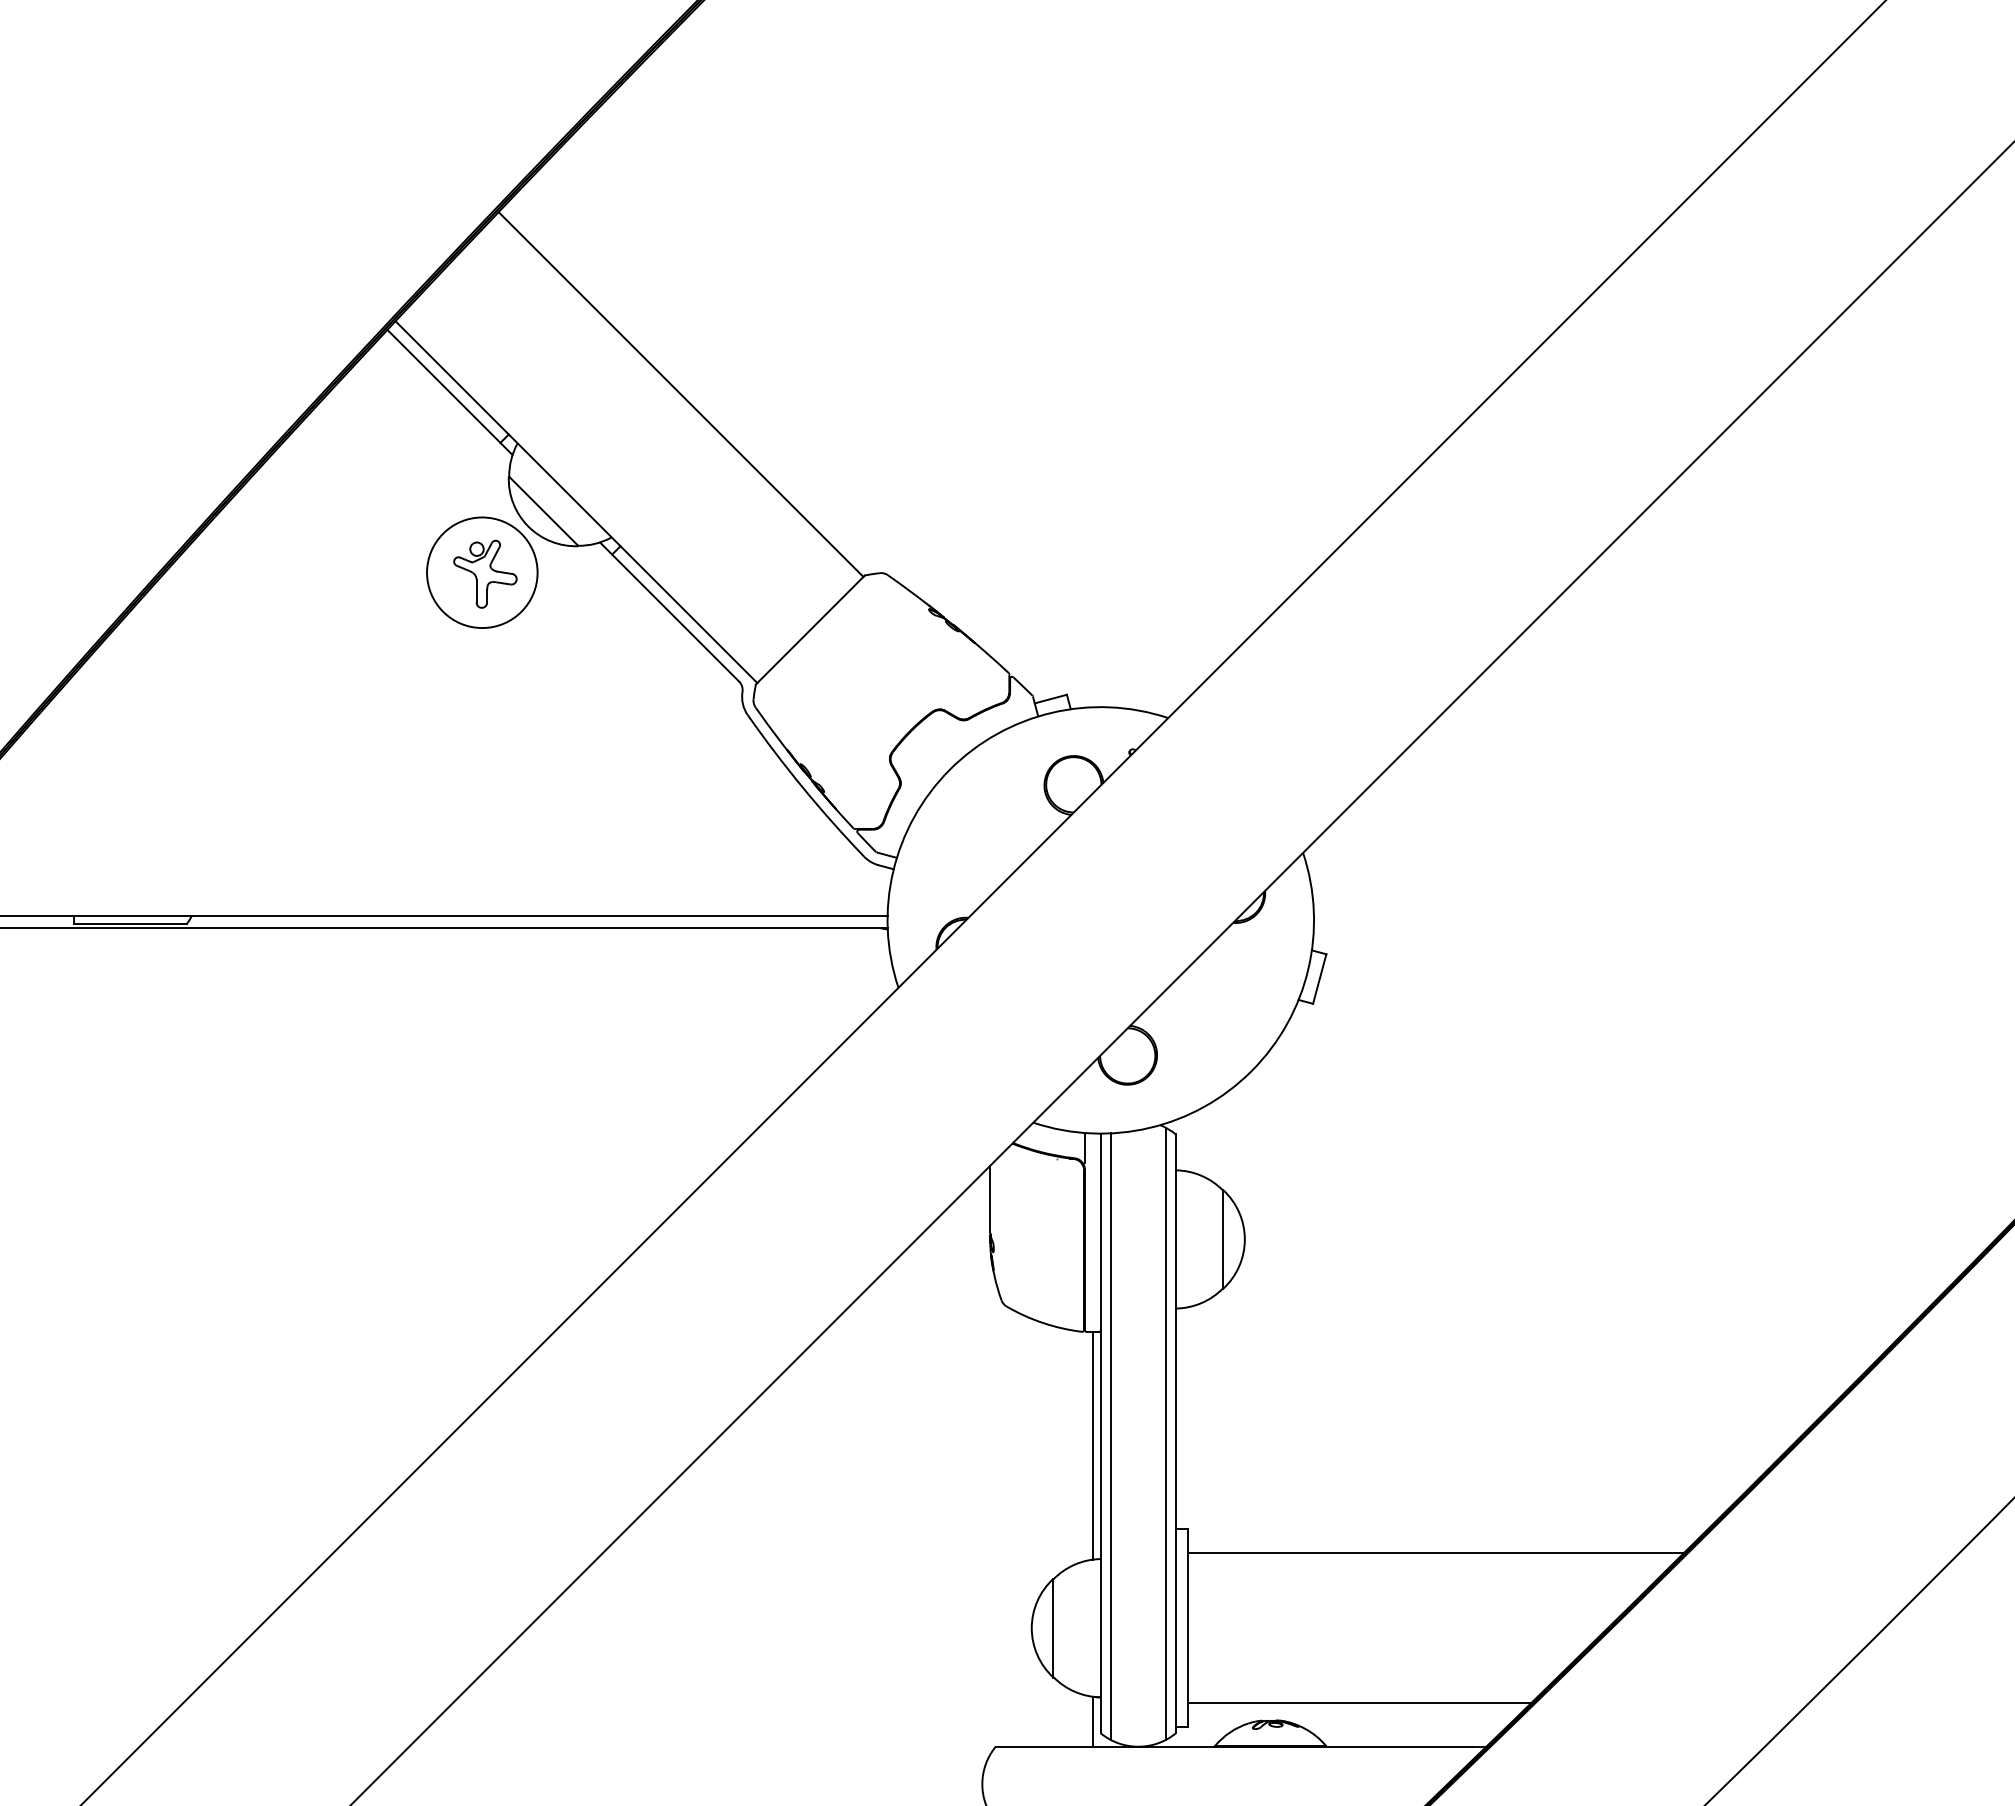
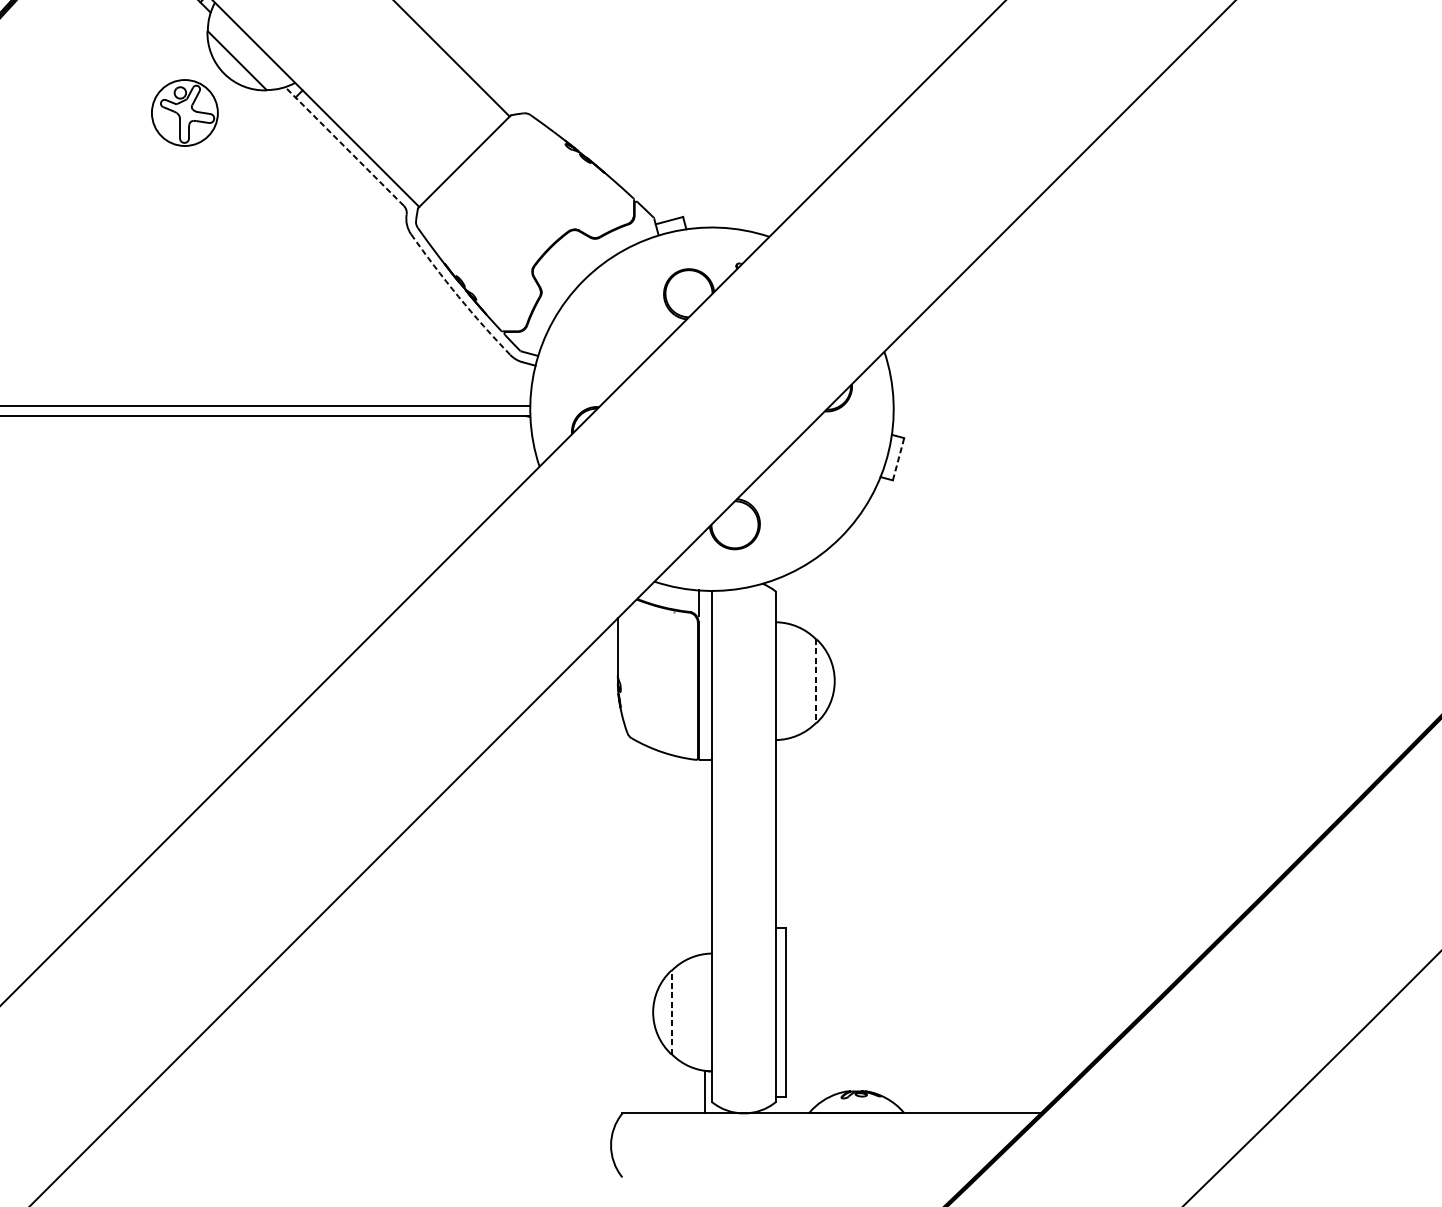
circle: (482, 572) -> (185, 112), size x0.7
line: (669, 611) -> (344, 146), solid -> dashed
arc: (803, 788) -> (458, 296), solid -> dashed
line: (1319, 979) -> (898, 459), solid -> dashed
line: (1223, 1239) -> (816, 681), solid -> dashed
line: (1165, 1433) -> (767, 846), removed
line: (1110, 1436) -> (720, 849), removed
line: (1092, 1445) -> (704, 856), removed
line: (1435, 1553) -> (997, 948), removed
line: (1053, 1627) -> (671, 1011), solid -> dashed
line: (1359, 1703) -> (932, 1076), removed

